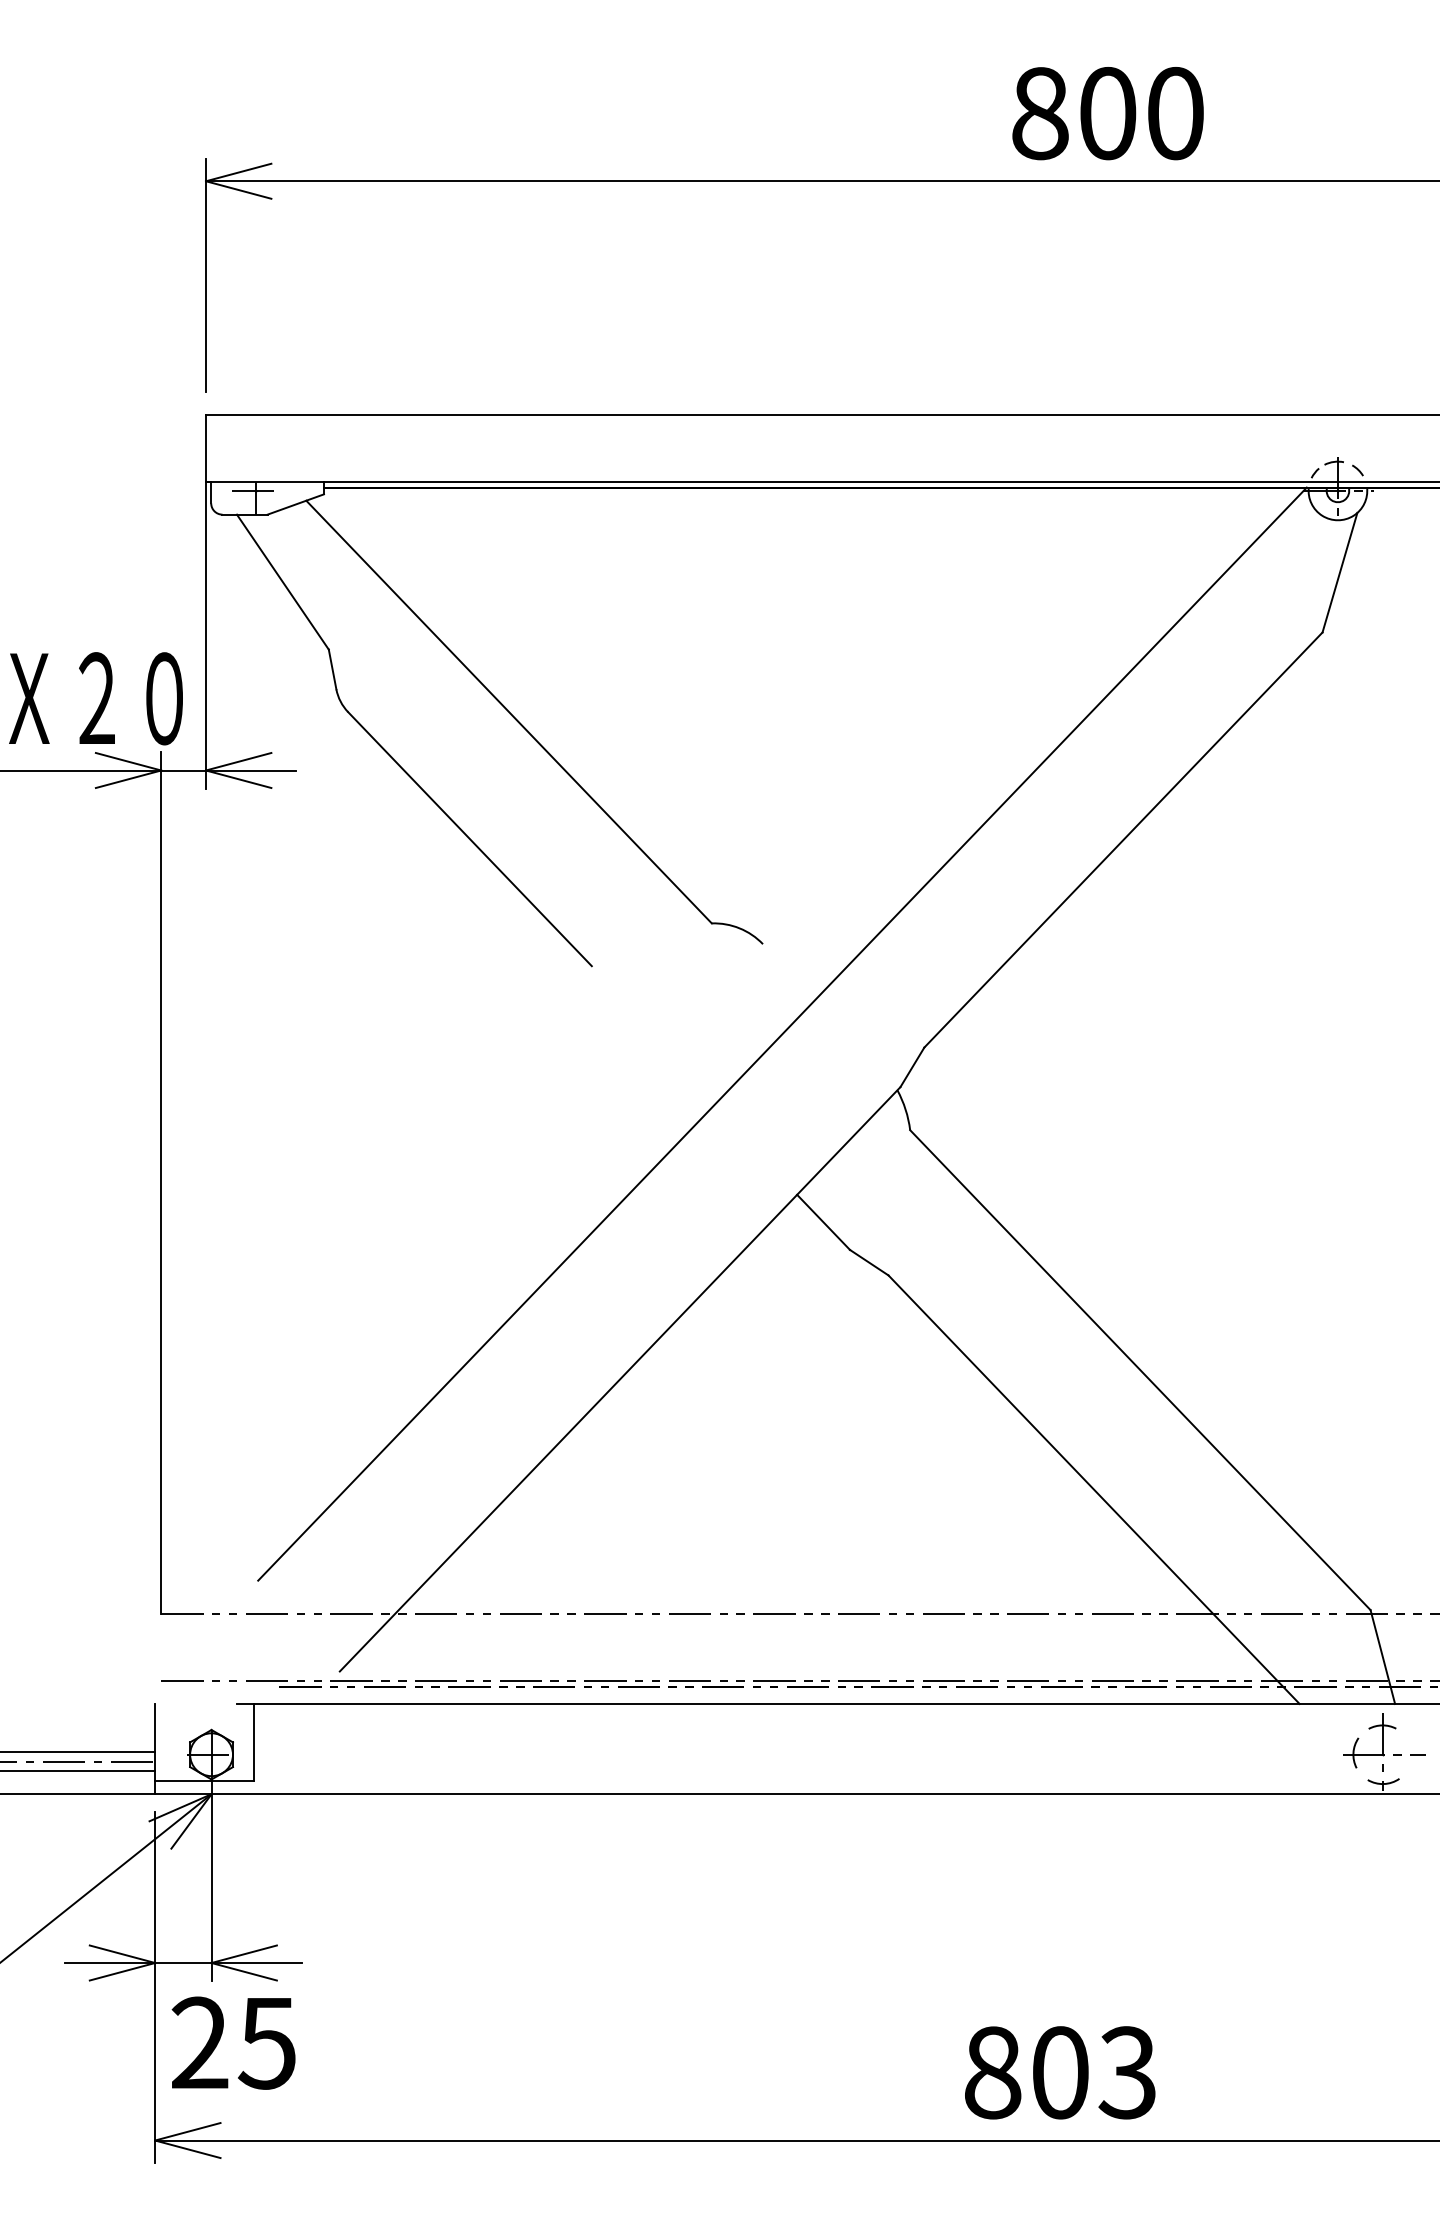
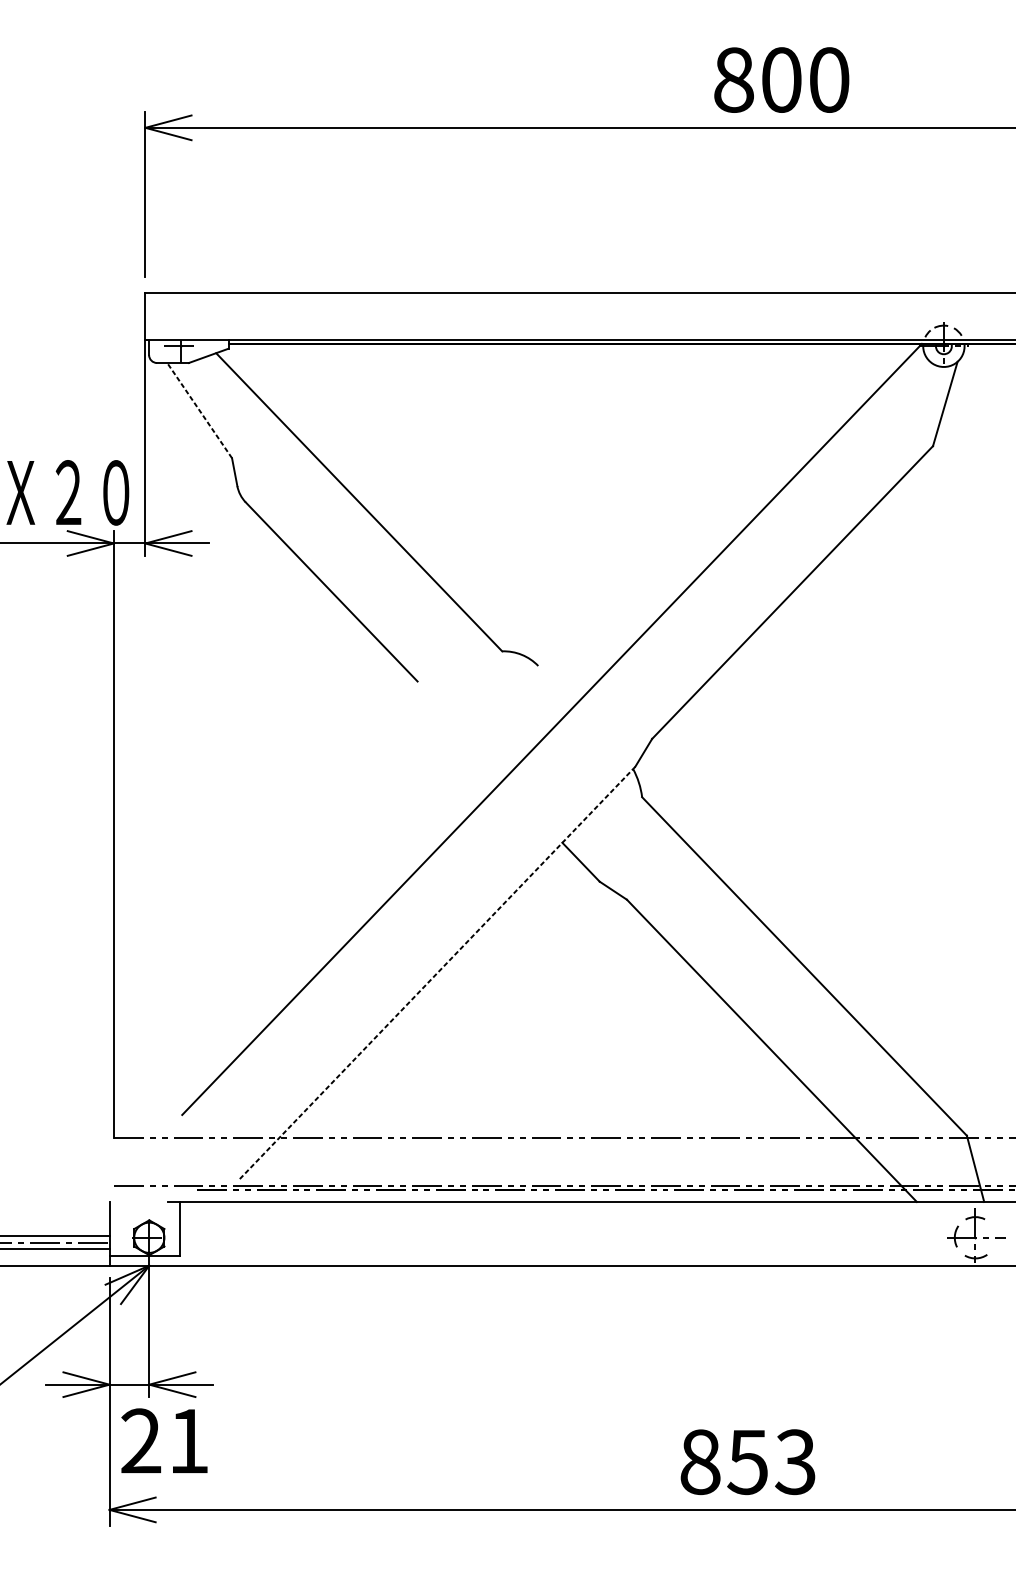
line: (282, 582) -> (199, 410), solid -> dashed
line: (620, 1379) -> (437, 973), solid -> dashed
text: (266, 2043) -> (188, 1441), 25 -> 21
text: (1059, 2072) -> (747, 1461), 803 -> 853

